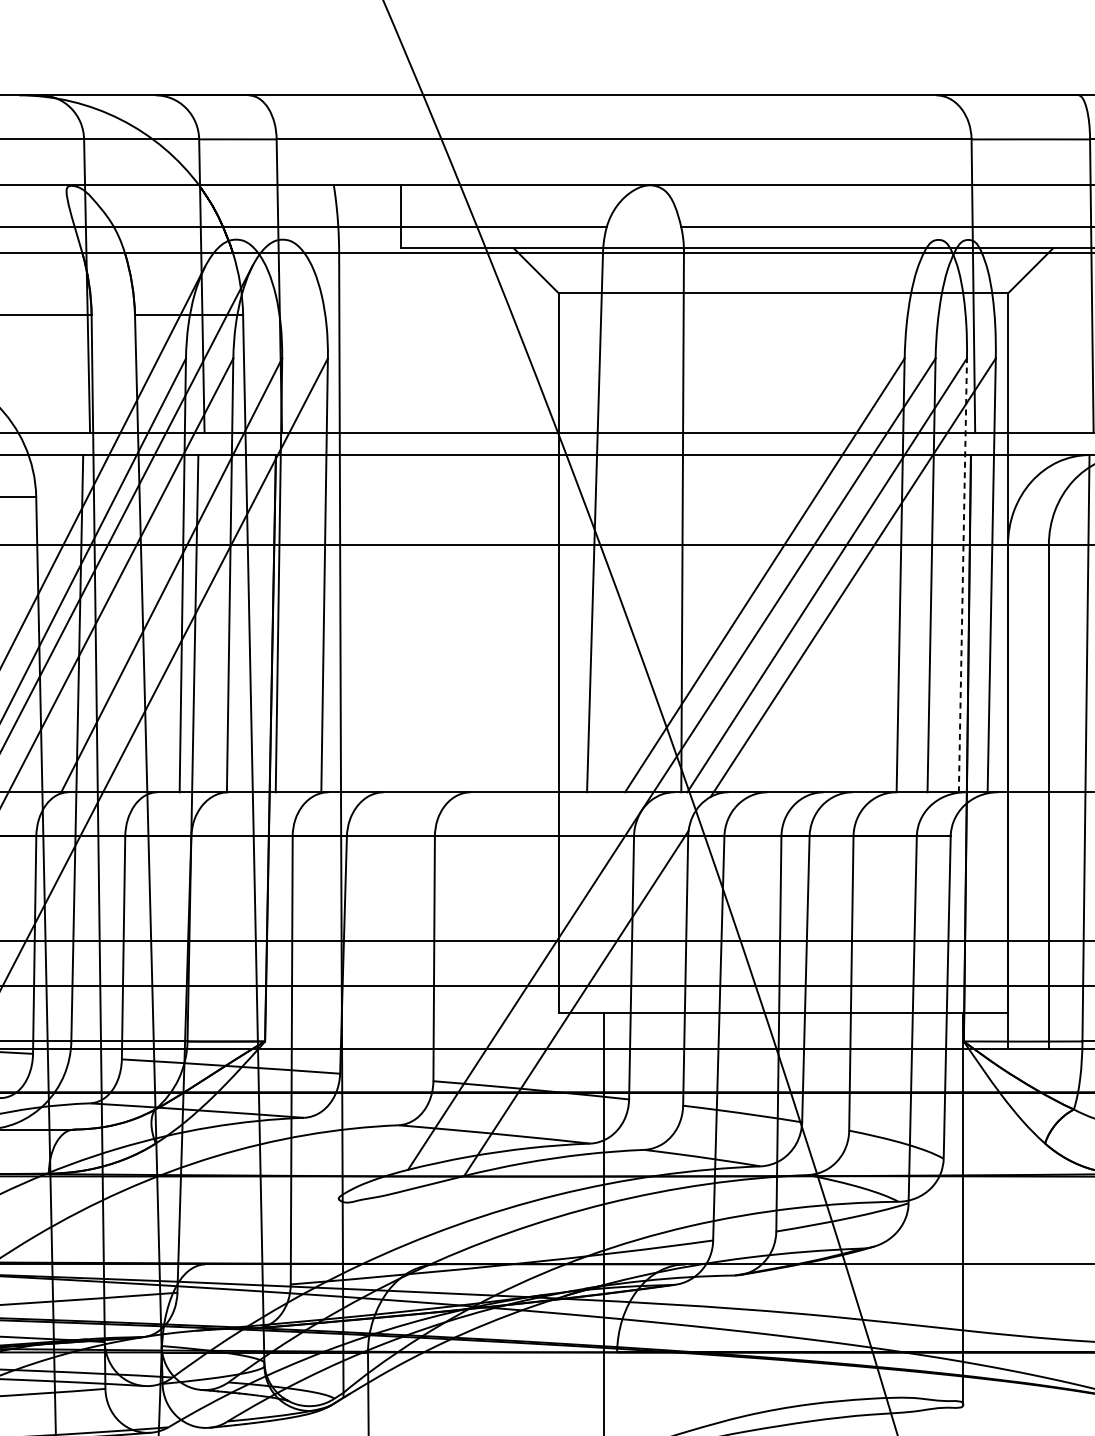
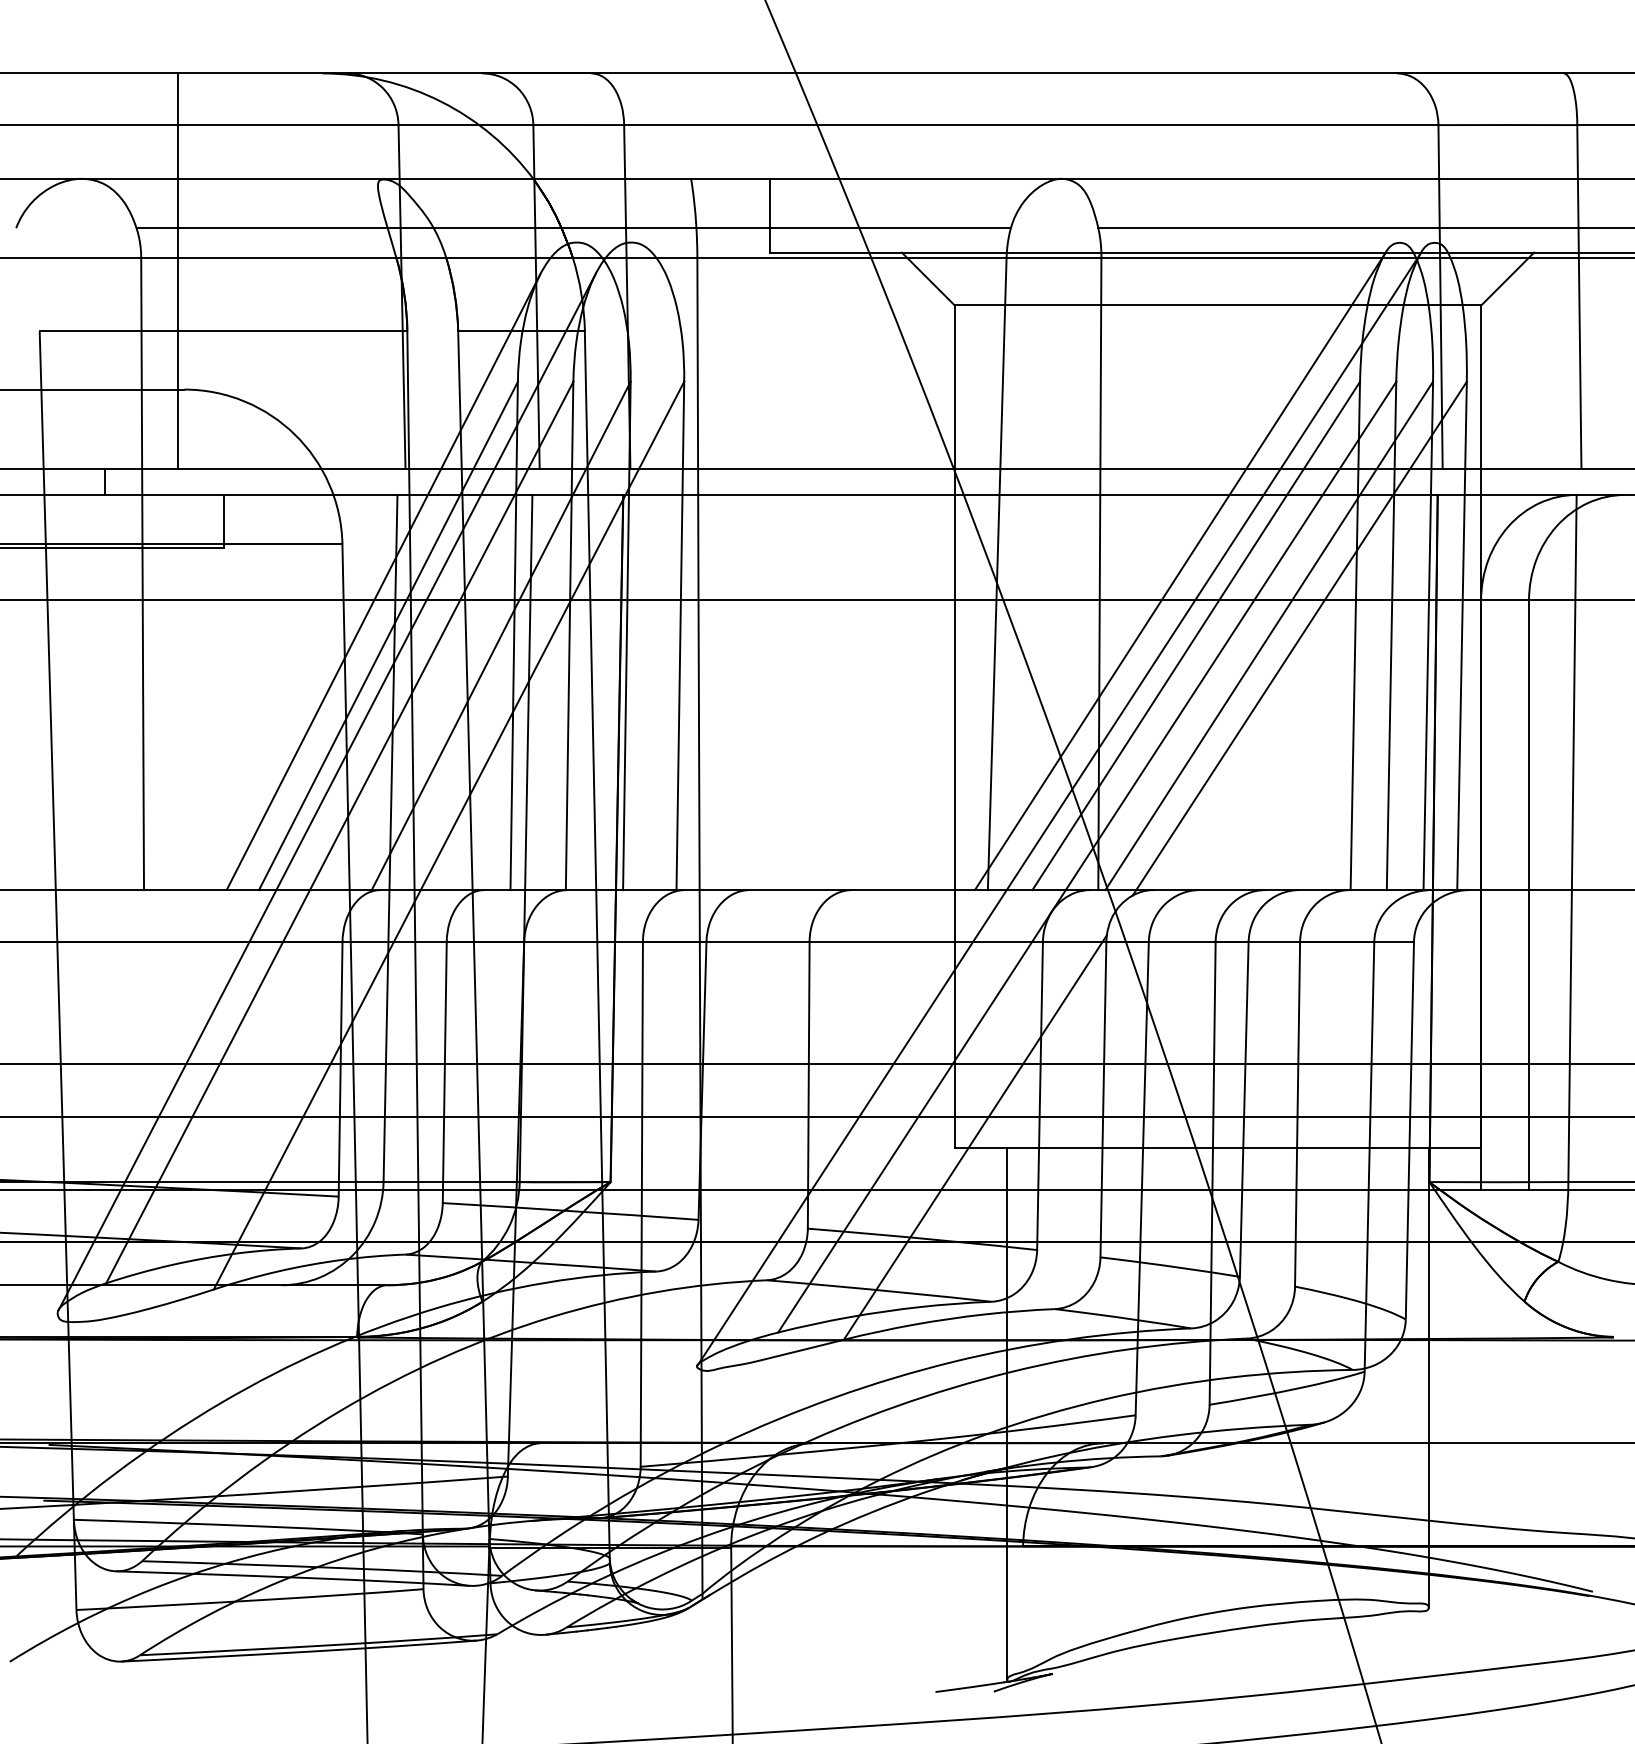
line: (750, 520) -> (1179, 571), added
line: (963, 575) -> (1428, 635), dashed -> solid
line: (647, 723) -> (1058, 809), added

